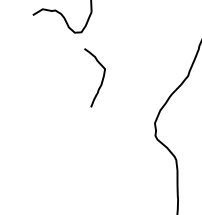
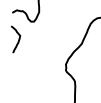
curve: (101, 77) -> (18, 39), moved

